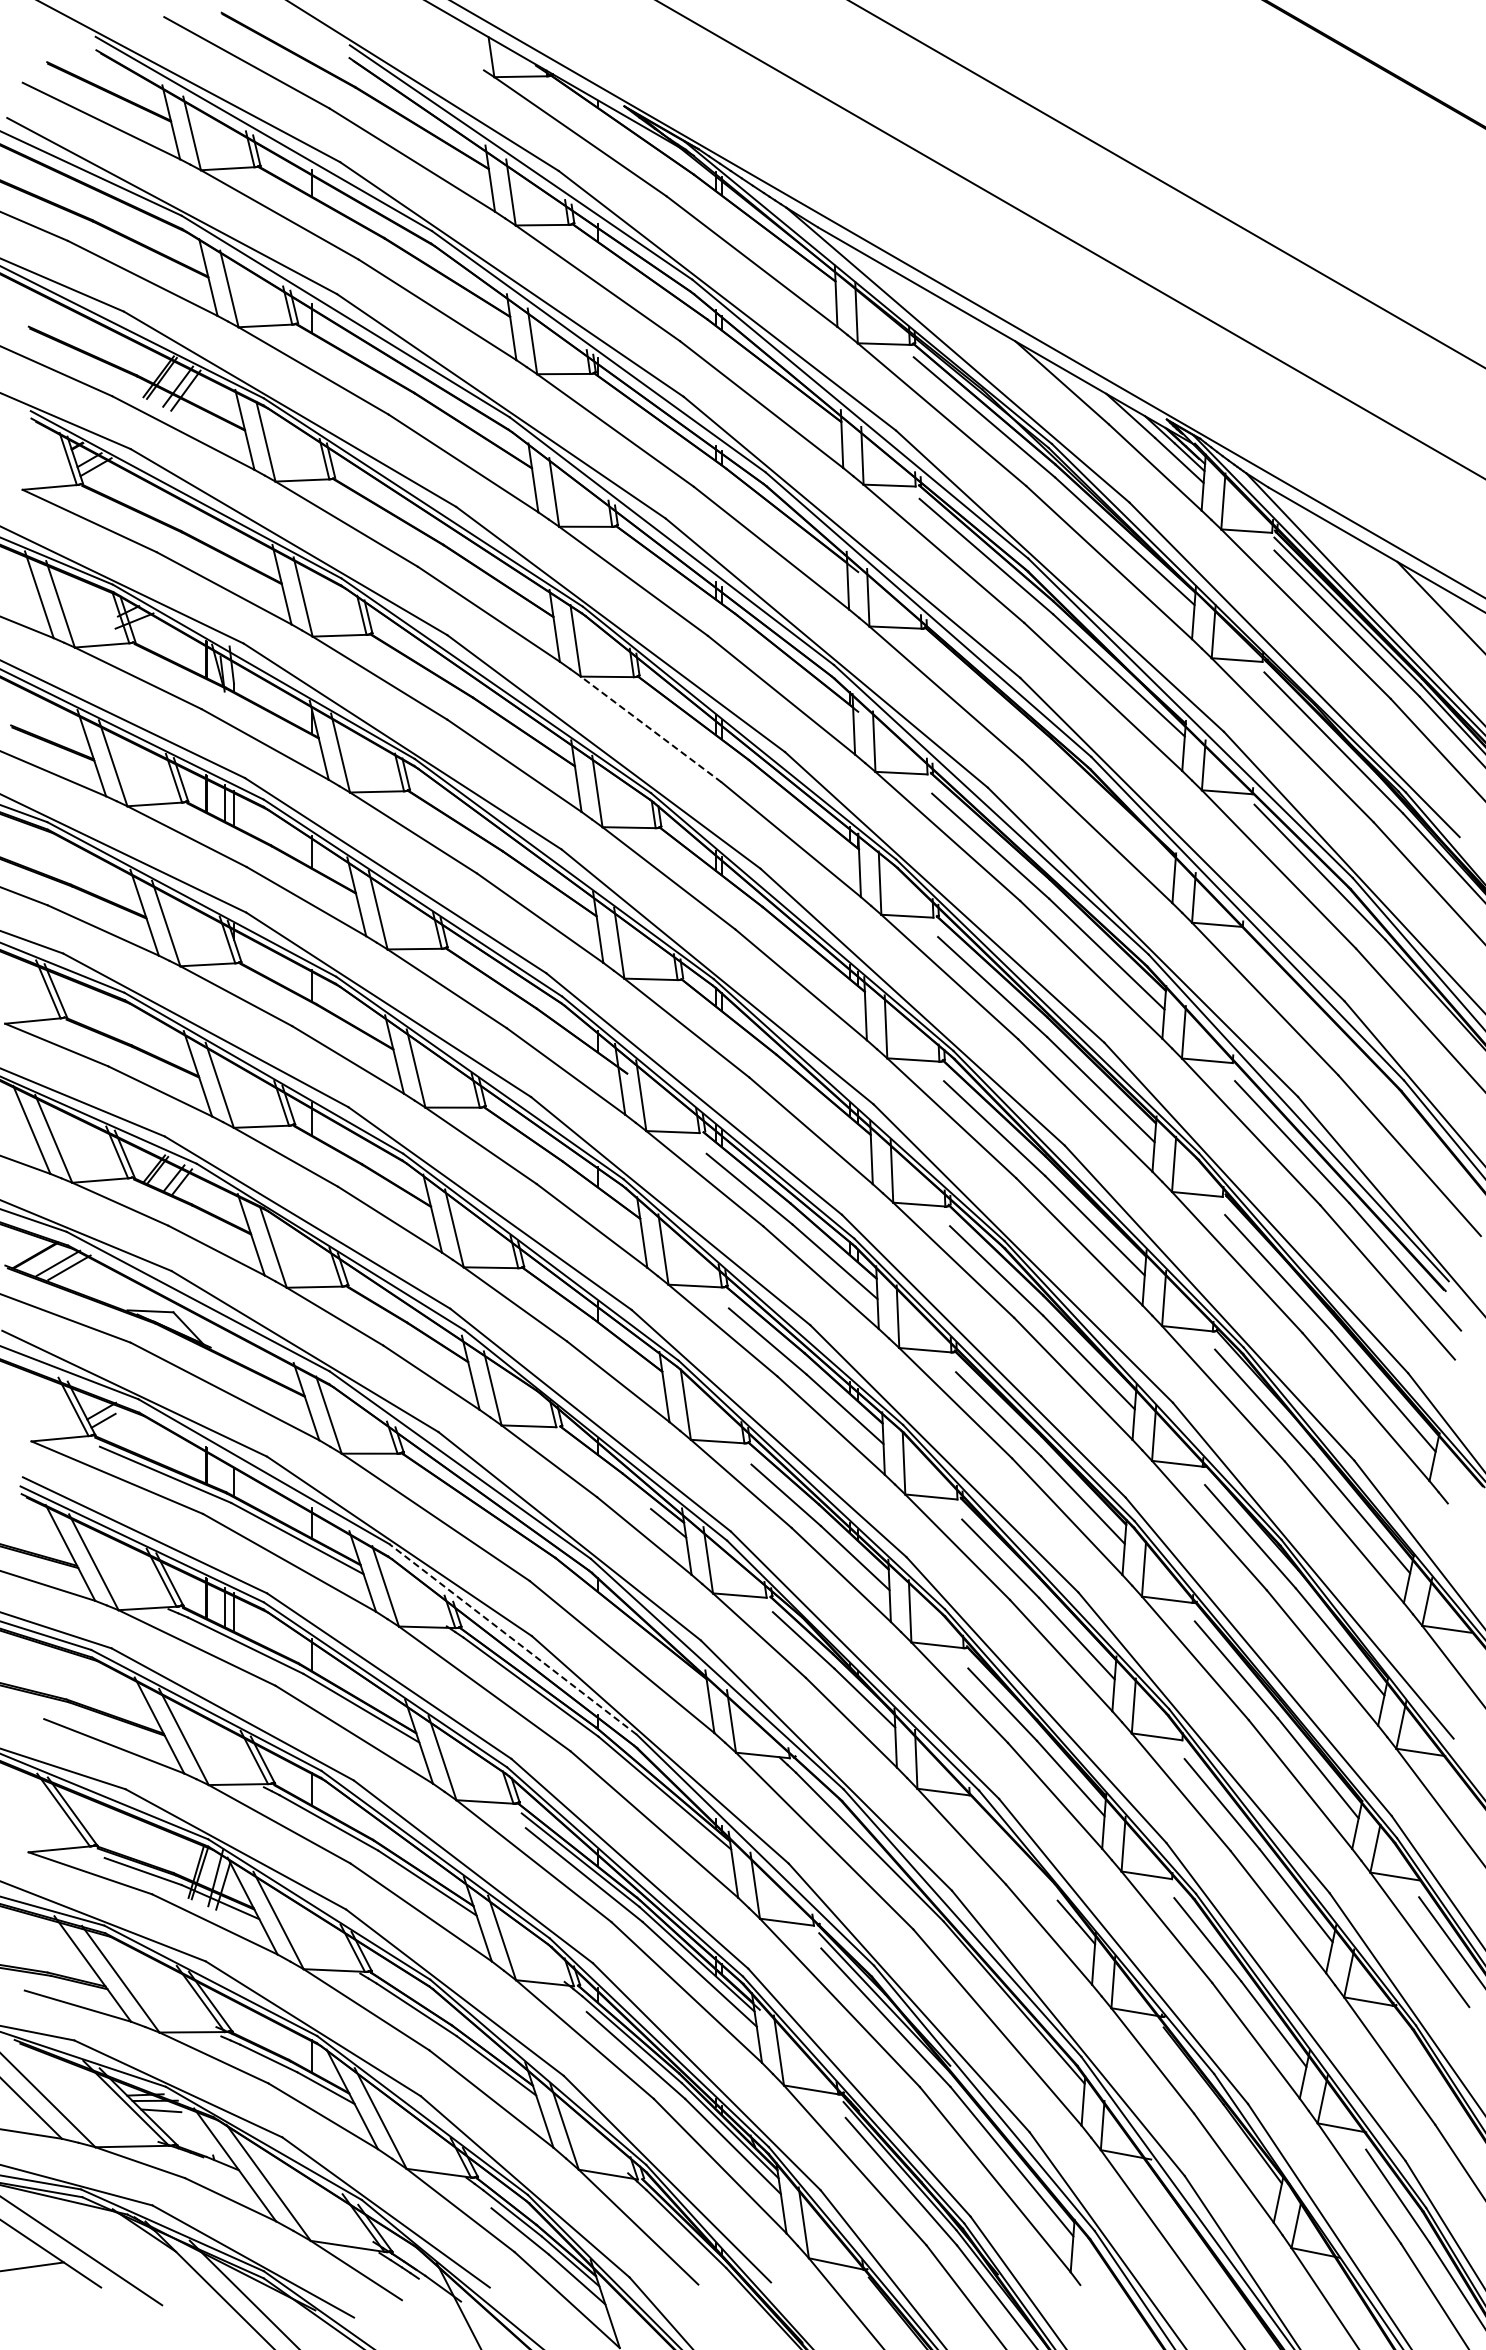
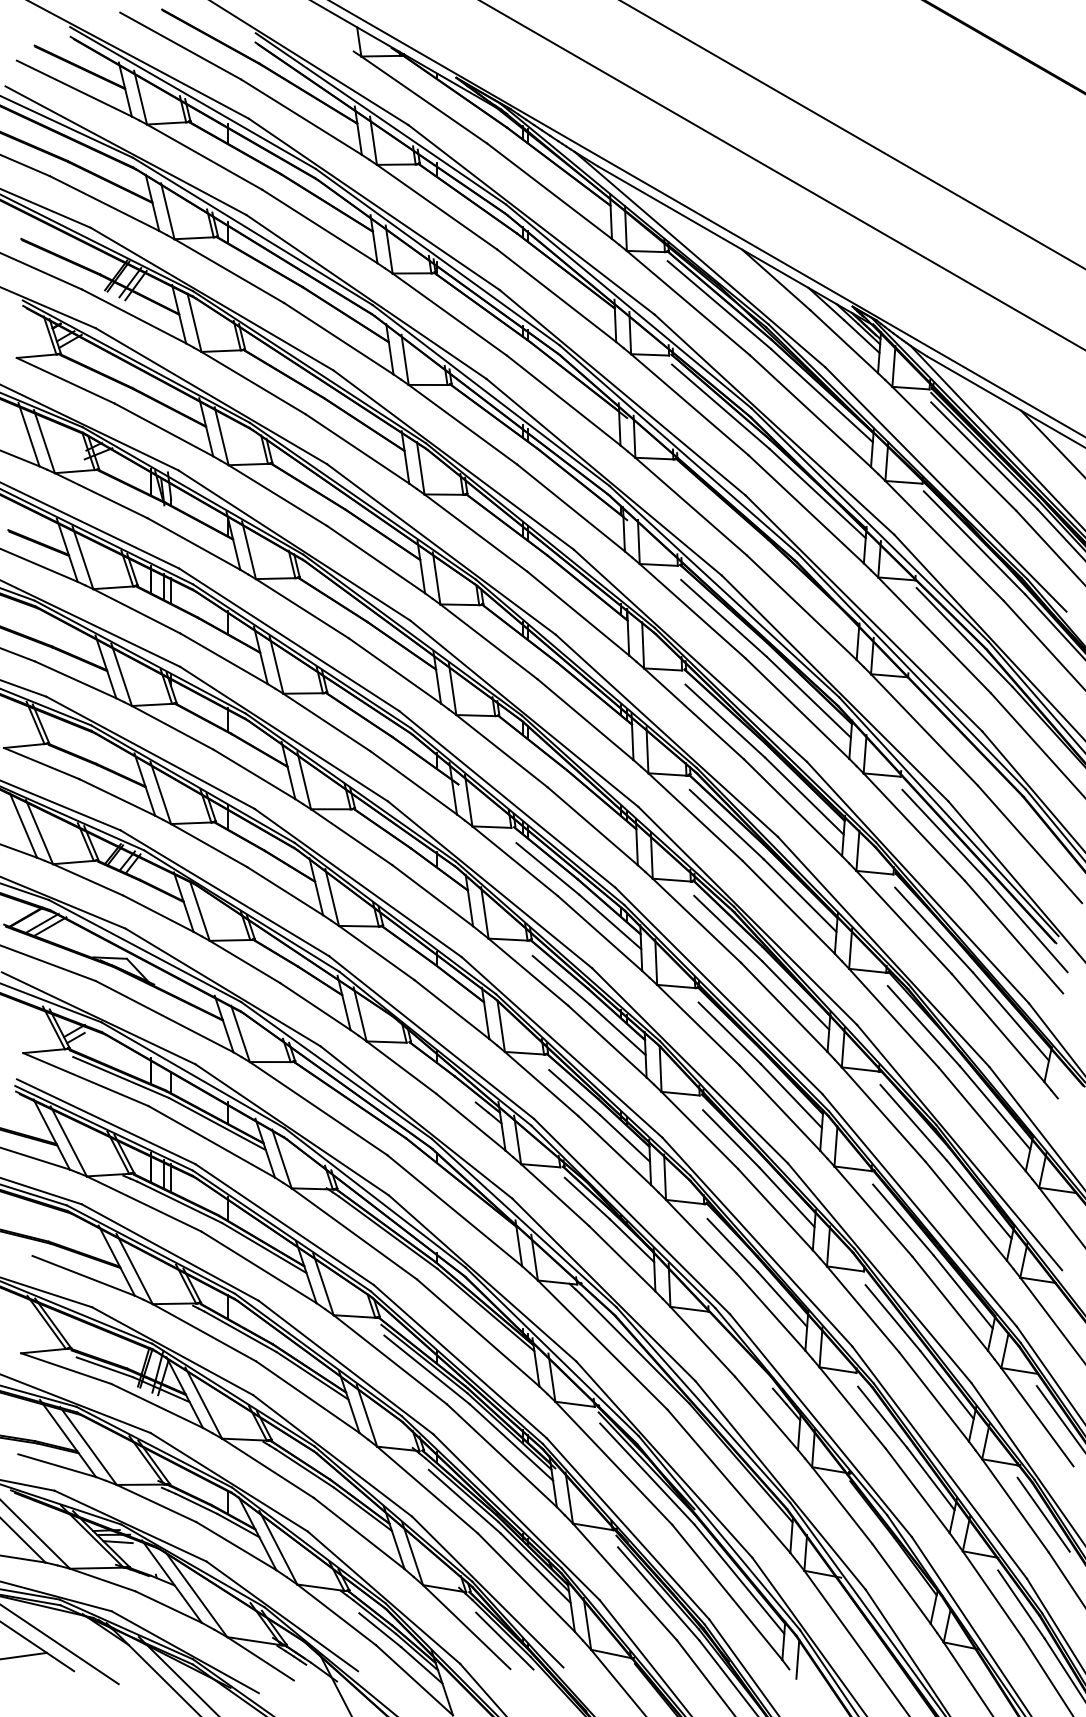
line: (650, 729) -> (475, 533), dashed -> solid
line: (512, 1639) -> (374, 1197), dashed -> solid
line: (1428, 2072) -> (1043, 1514), added
line: (690, 2246) -> (504, 1641), added
line: (1091, 2271) -> (797, 1659), added

